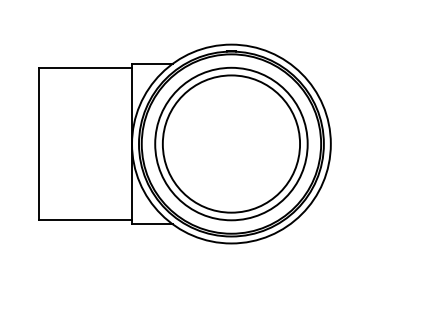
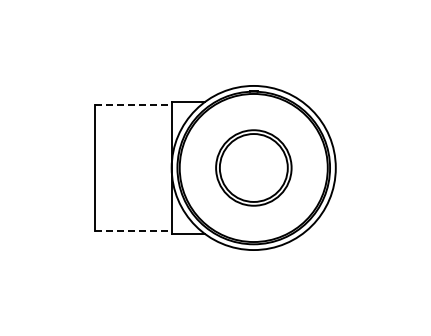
line: (85, 68) -> (133, 105), solid -> dashed
part: (231, 143) -> (253, 167), size x0.6
line: (85, 219) -> (133, 230), solid -> dashed

